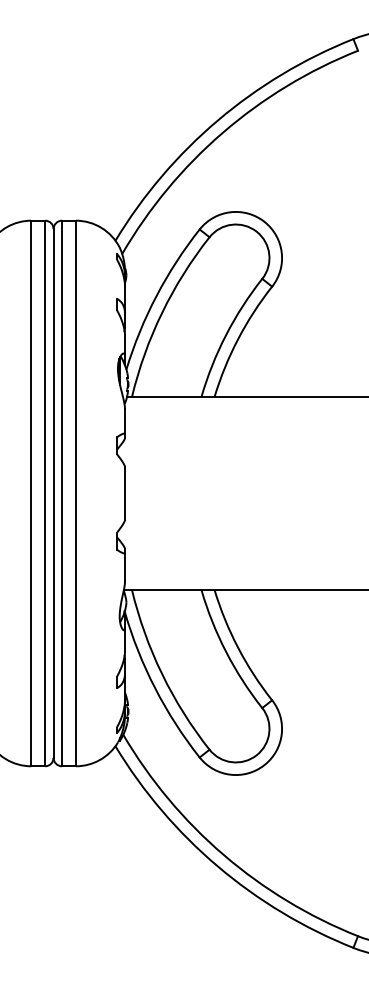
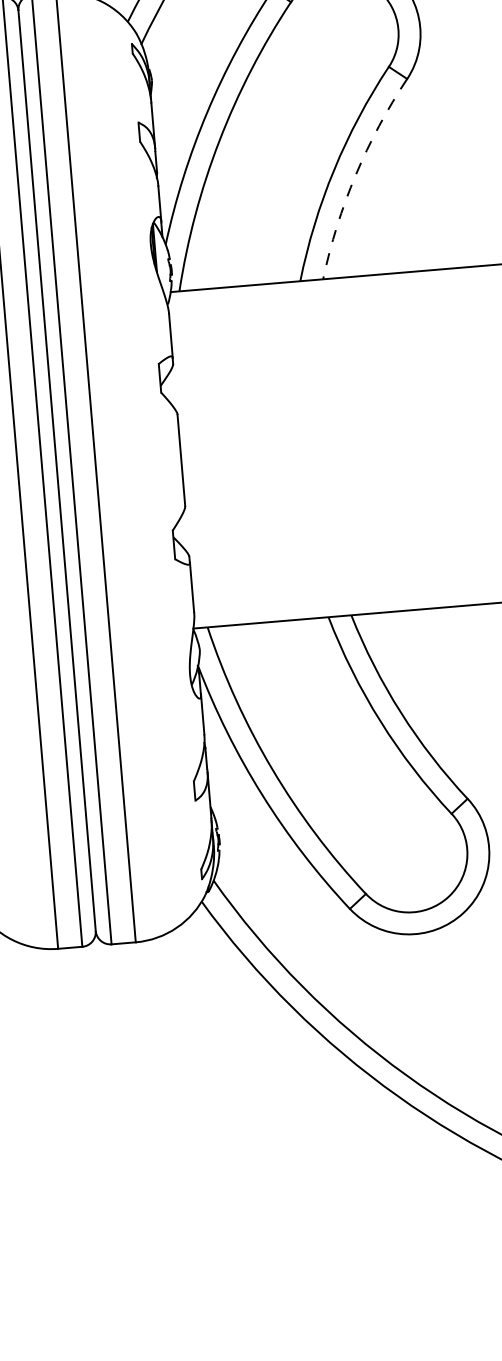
arc: (238, 339) -> (356, 175), solid -> dashed

